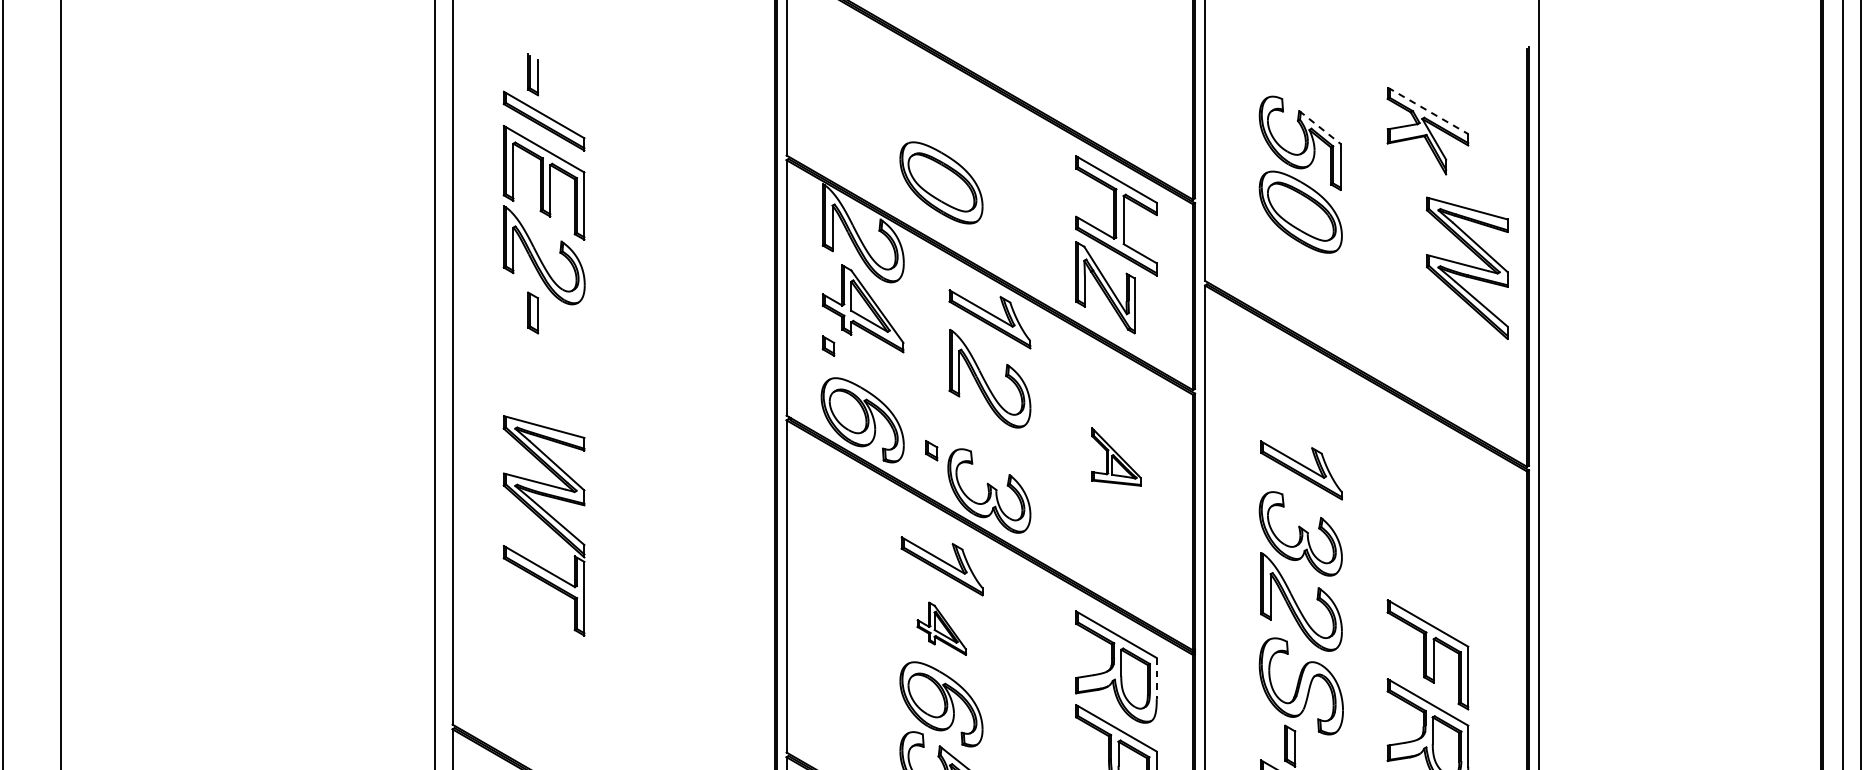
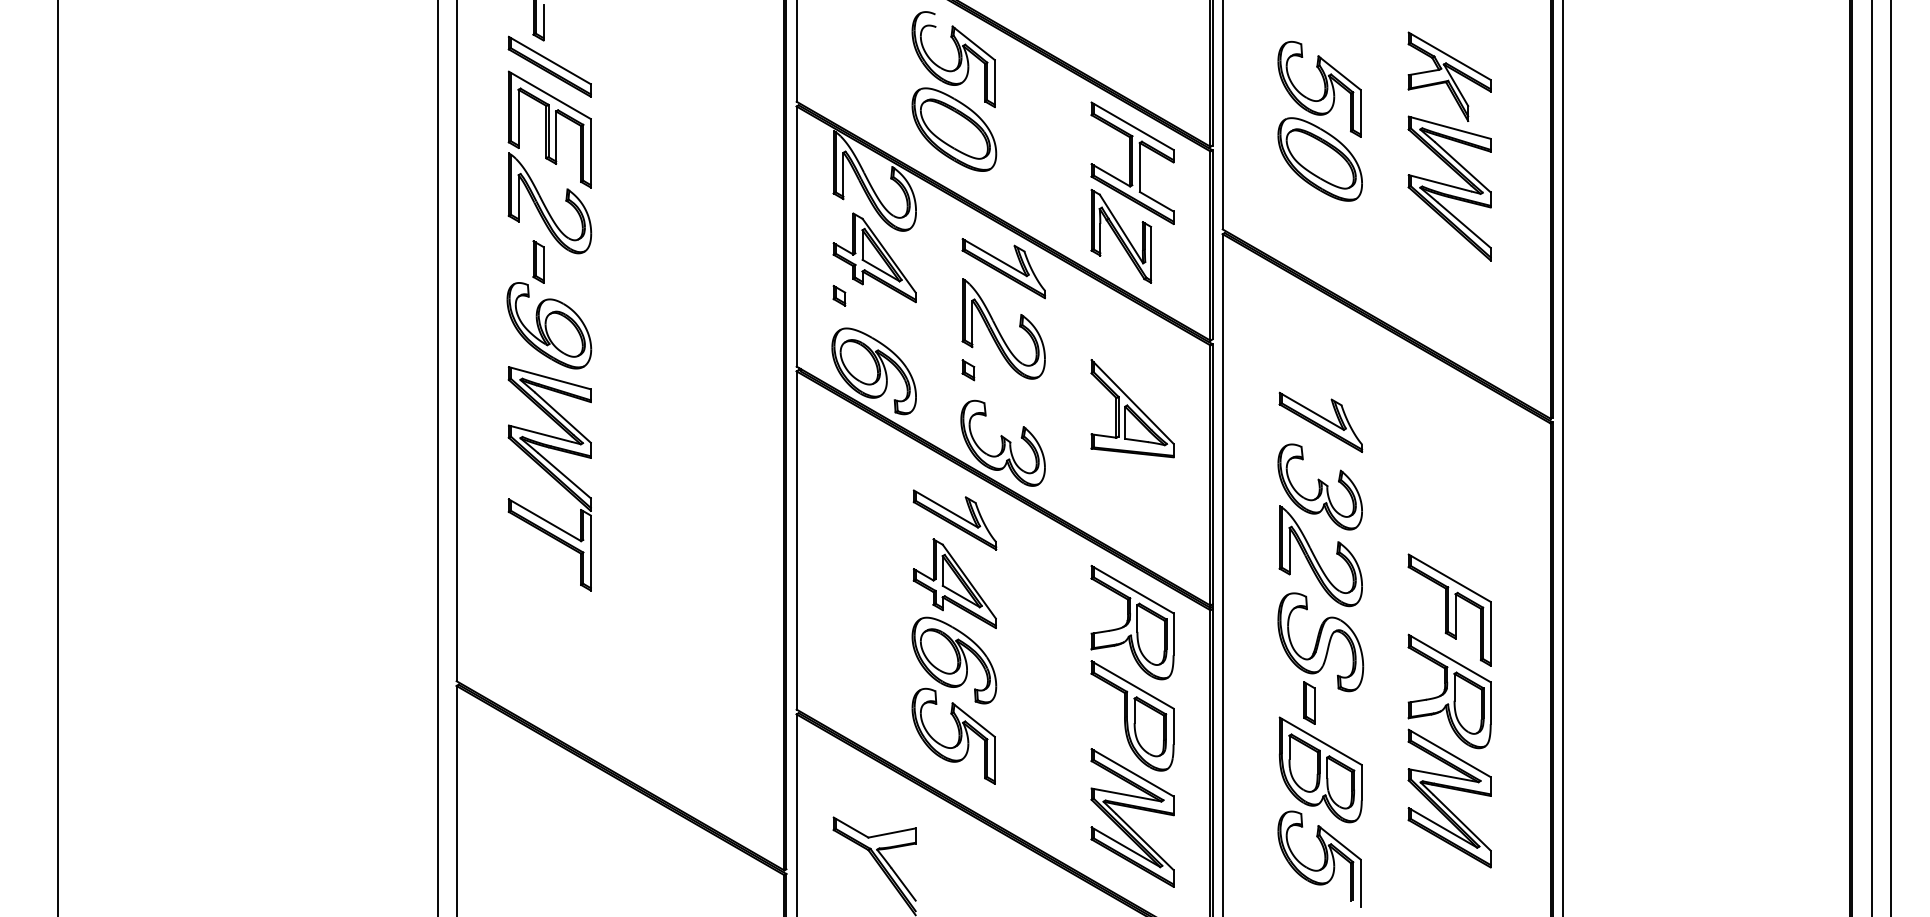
line: (1428, 111) -> (1450, 56), dashed -> solid
part: (940, 113) -> (953, 59), added
line: (1319, 127) -> (1339, 73), dashed -> solid
part: (1467, 268) -> (1449, 188), moved
part: (543, 375) -> (549, 325), added
part: (931, 450) -> (968, 370), moved
part: (1116, 456) -> (1132, 408), size x1.67
part: (941, 628) -> (954, 583), size x1.67
line: (1156, 678) -> (1173, 634), dashed -> solid

